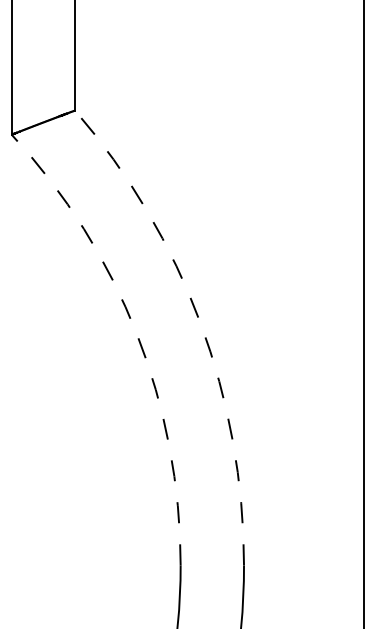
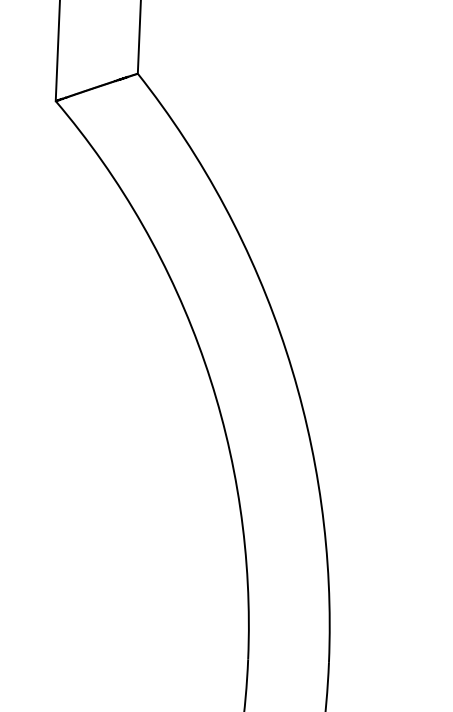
arc: (200, 322) -> (286, 350), dashed -> solid
arc: (136, 334) -> (204, 362), dashed -> solid

